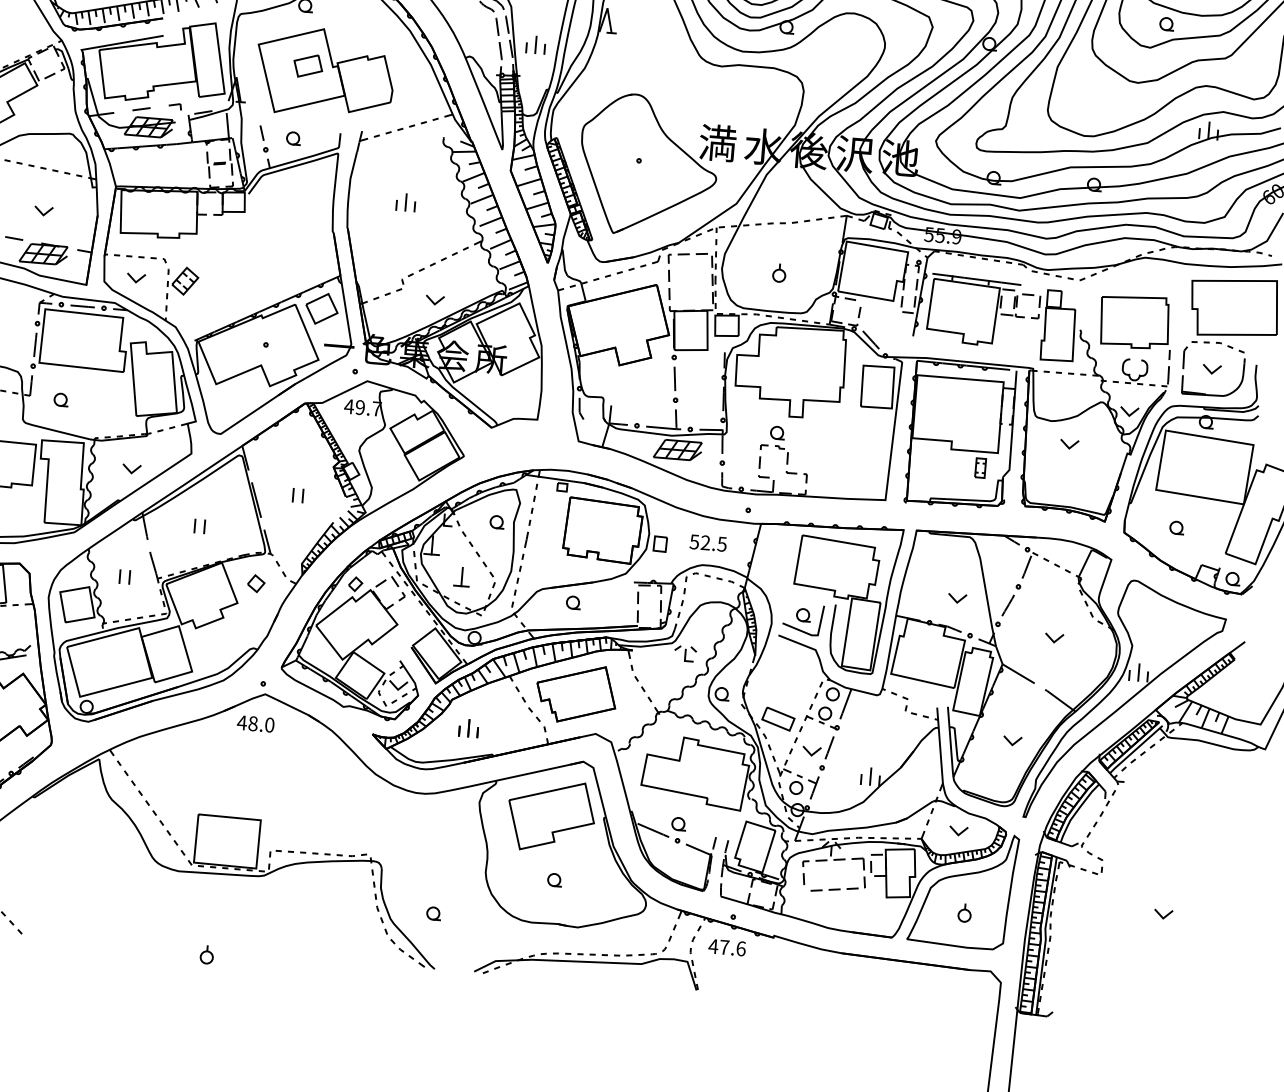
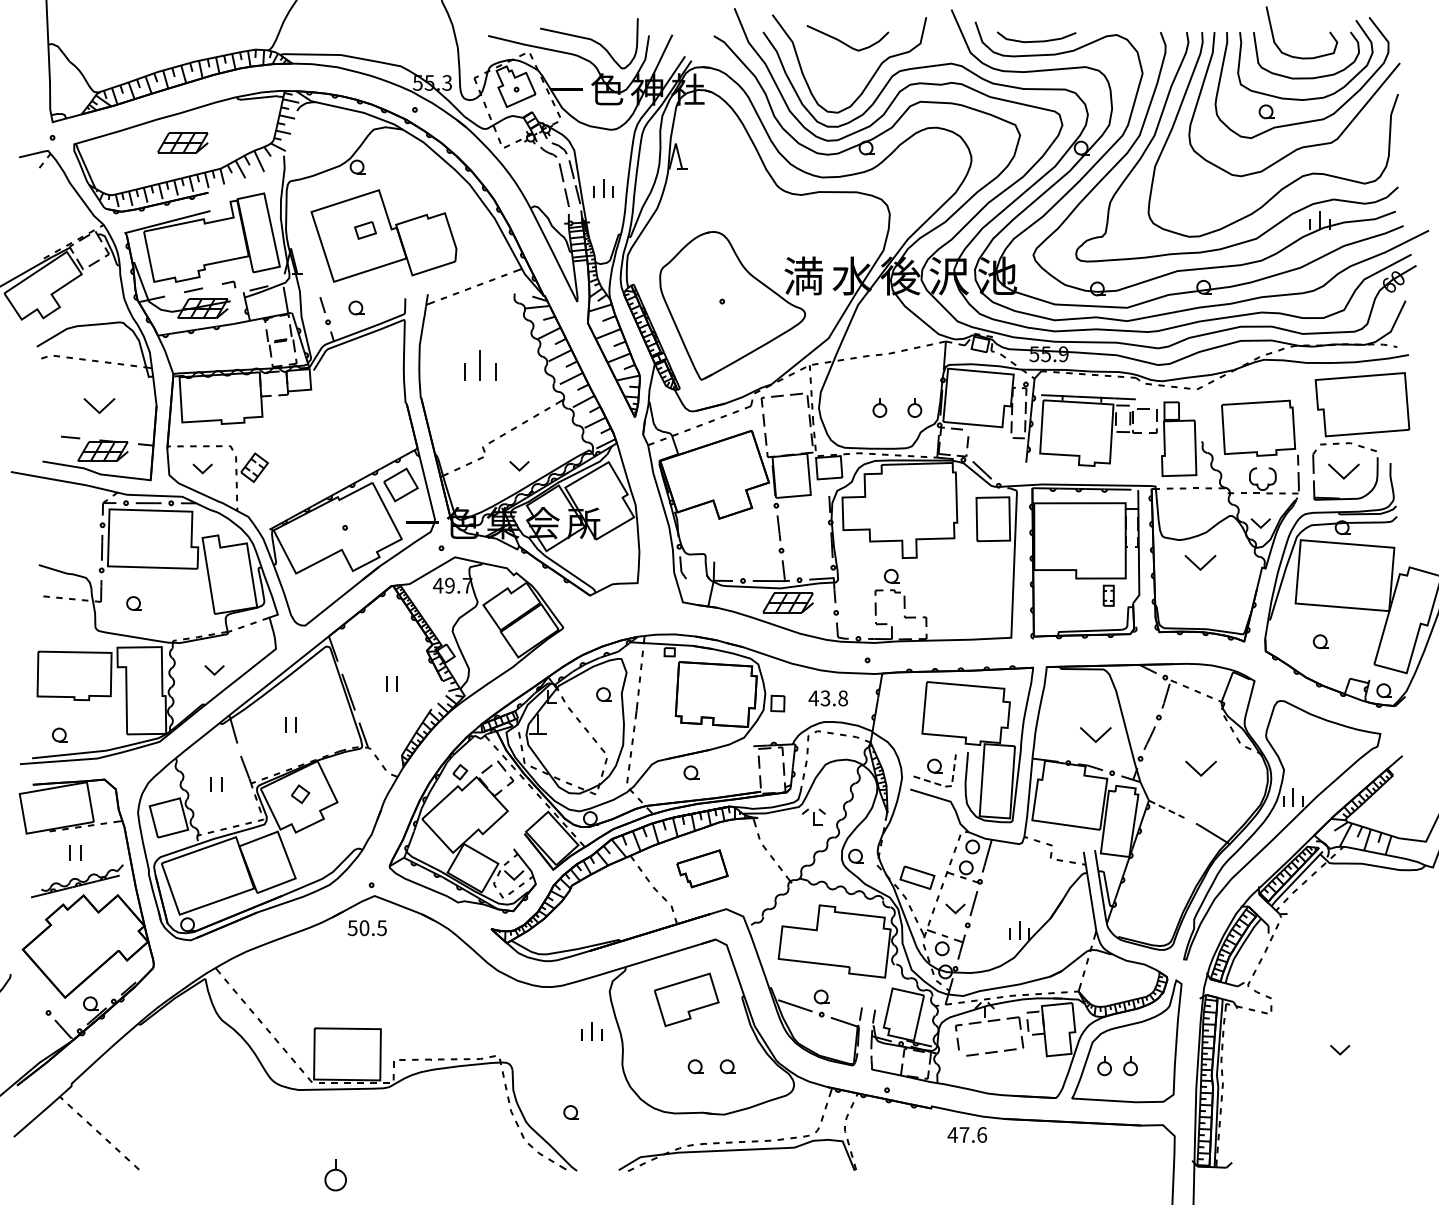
part: (308, 66) -> (365, 230), size x0.7
part: (406, 202) -> (480, 365), size x1.6
part: (43, 211) -> (99, 406), size x1.6
part: (812, 275) -> (914, 407), added
part: (1212, 369) -> (1344, 471), size x1.6
part: (1069, 444) -> (1200, 563), size x1.6
text: (707, 543) -> (827, 698), 52.5 -> 43.8
part: (461, 577) -> (571, 755), removed
part: (256, 583) -> (300, 794), moved
part: (957, 598) -> (1095, 735), size x1.6
line: (814, 635) -> (948, 786), solid -> dashed
part: (1054, 638) -> (1201, 768), size x1.6
line: (1018, 674) -> (1166, 809), solid -> dashed
part: (576, 693) -> (702, 868), size x0.6
text: (255, 724) -> (366, 928), 48.0 -> 50.5
part: (468, 728) -> (591, 1031), moved
part: (1012, 741) -> (1166, 880), removed
part: (551, 816) -> (686, 999), size x0.7
part: (959, 831) -> (1117, 980), removed
part: (584, 882) -> (727, 1066), added
part: (940, 911) -> (1104, 1066), added
text: (727, 947) -> (967, 1134), moved
part: (206, 954) -> (335, 1175), size x1.6

